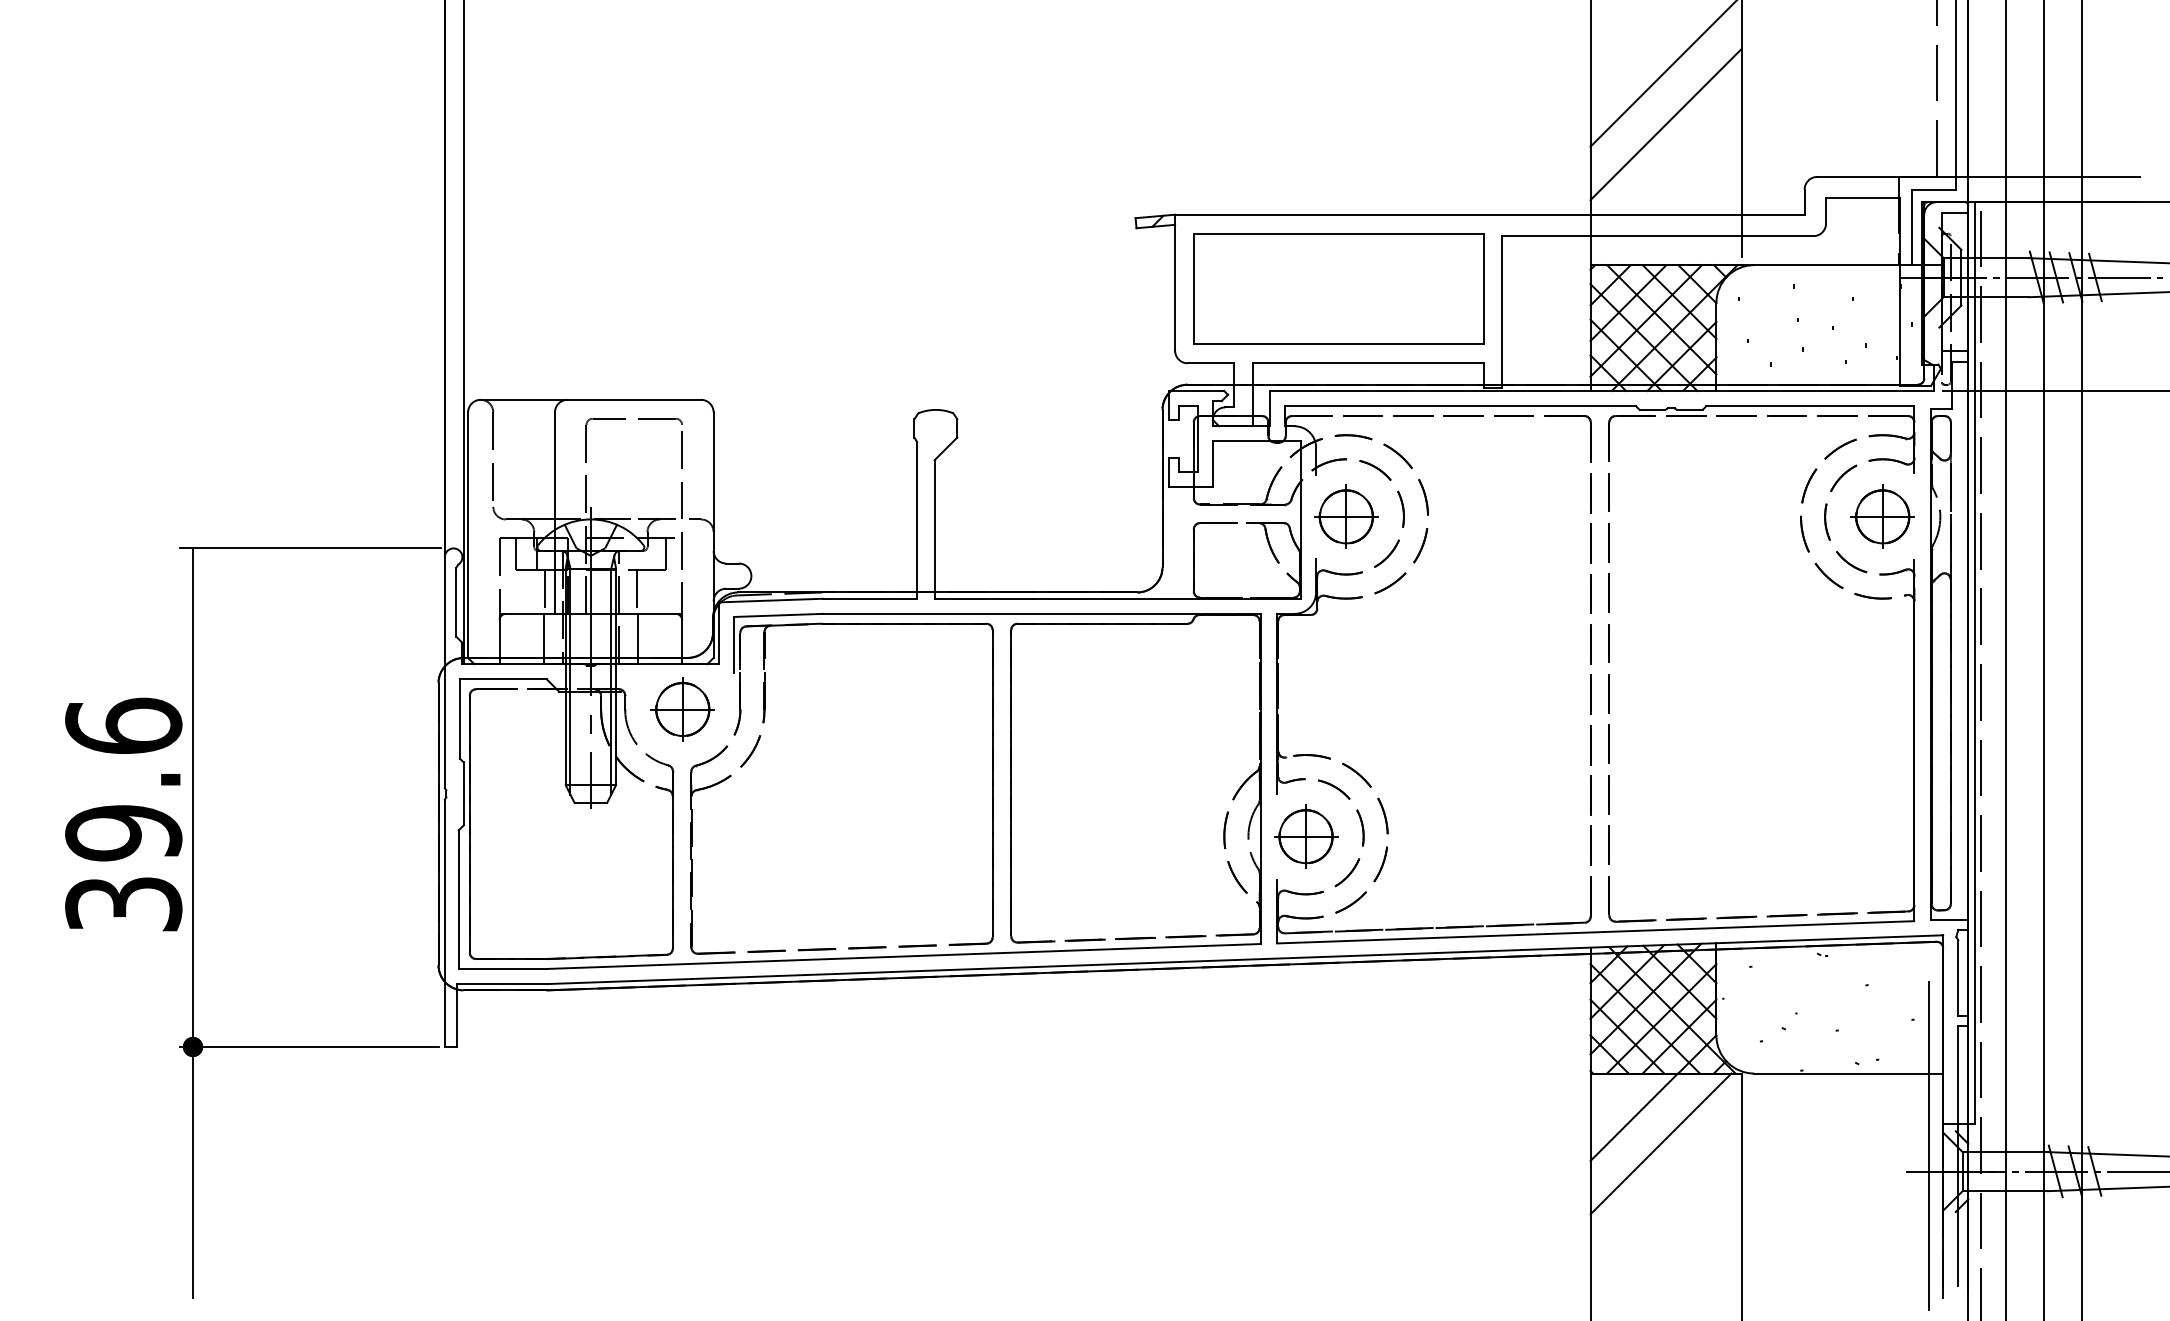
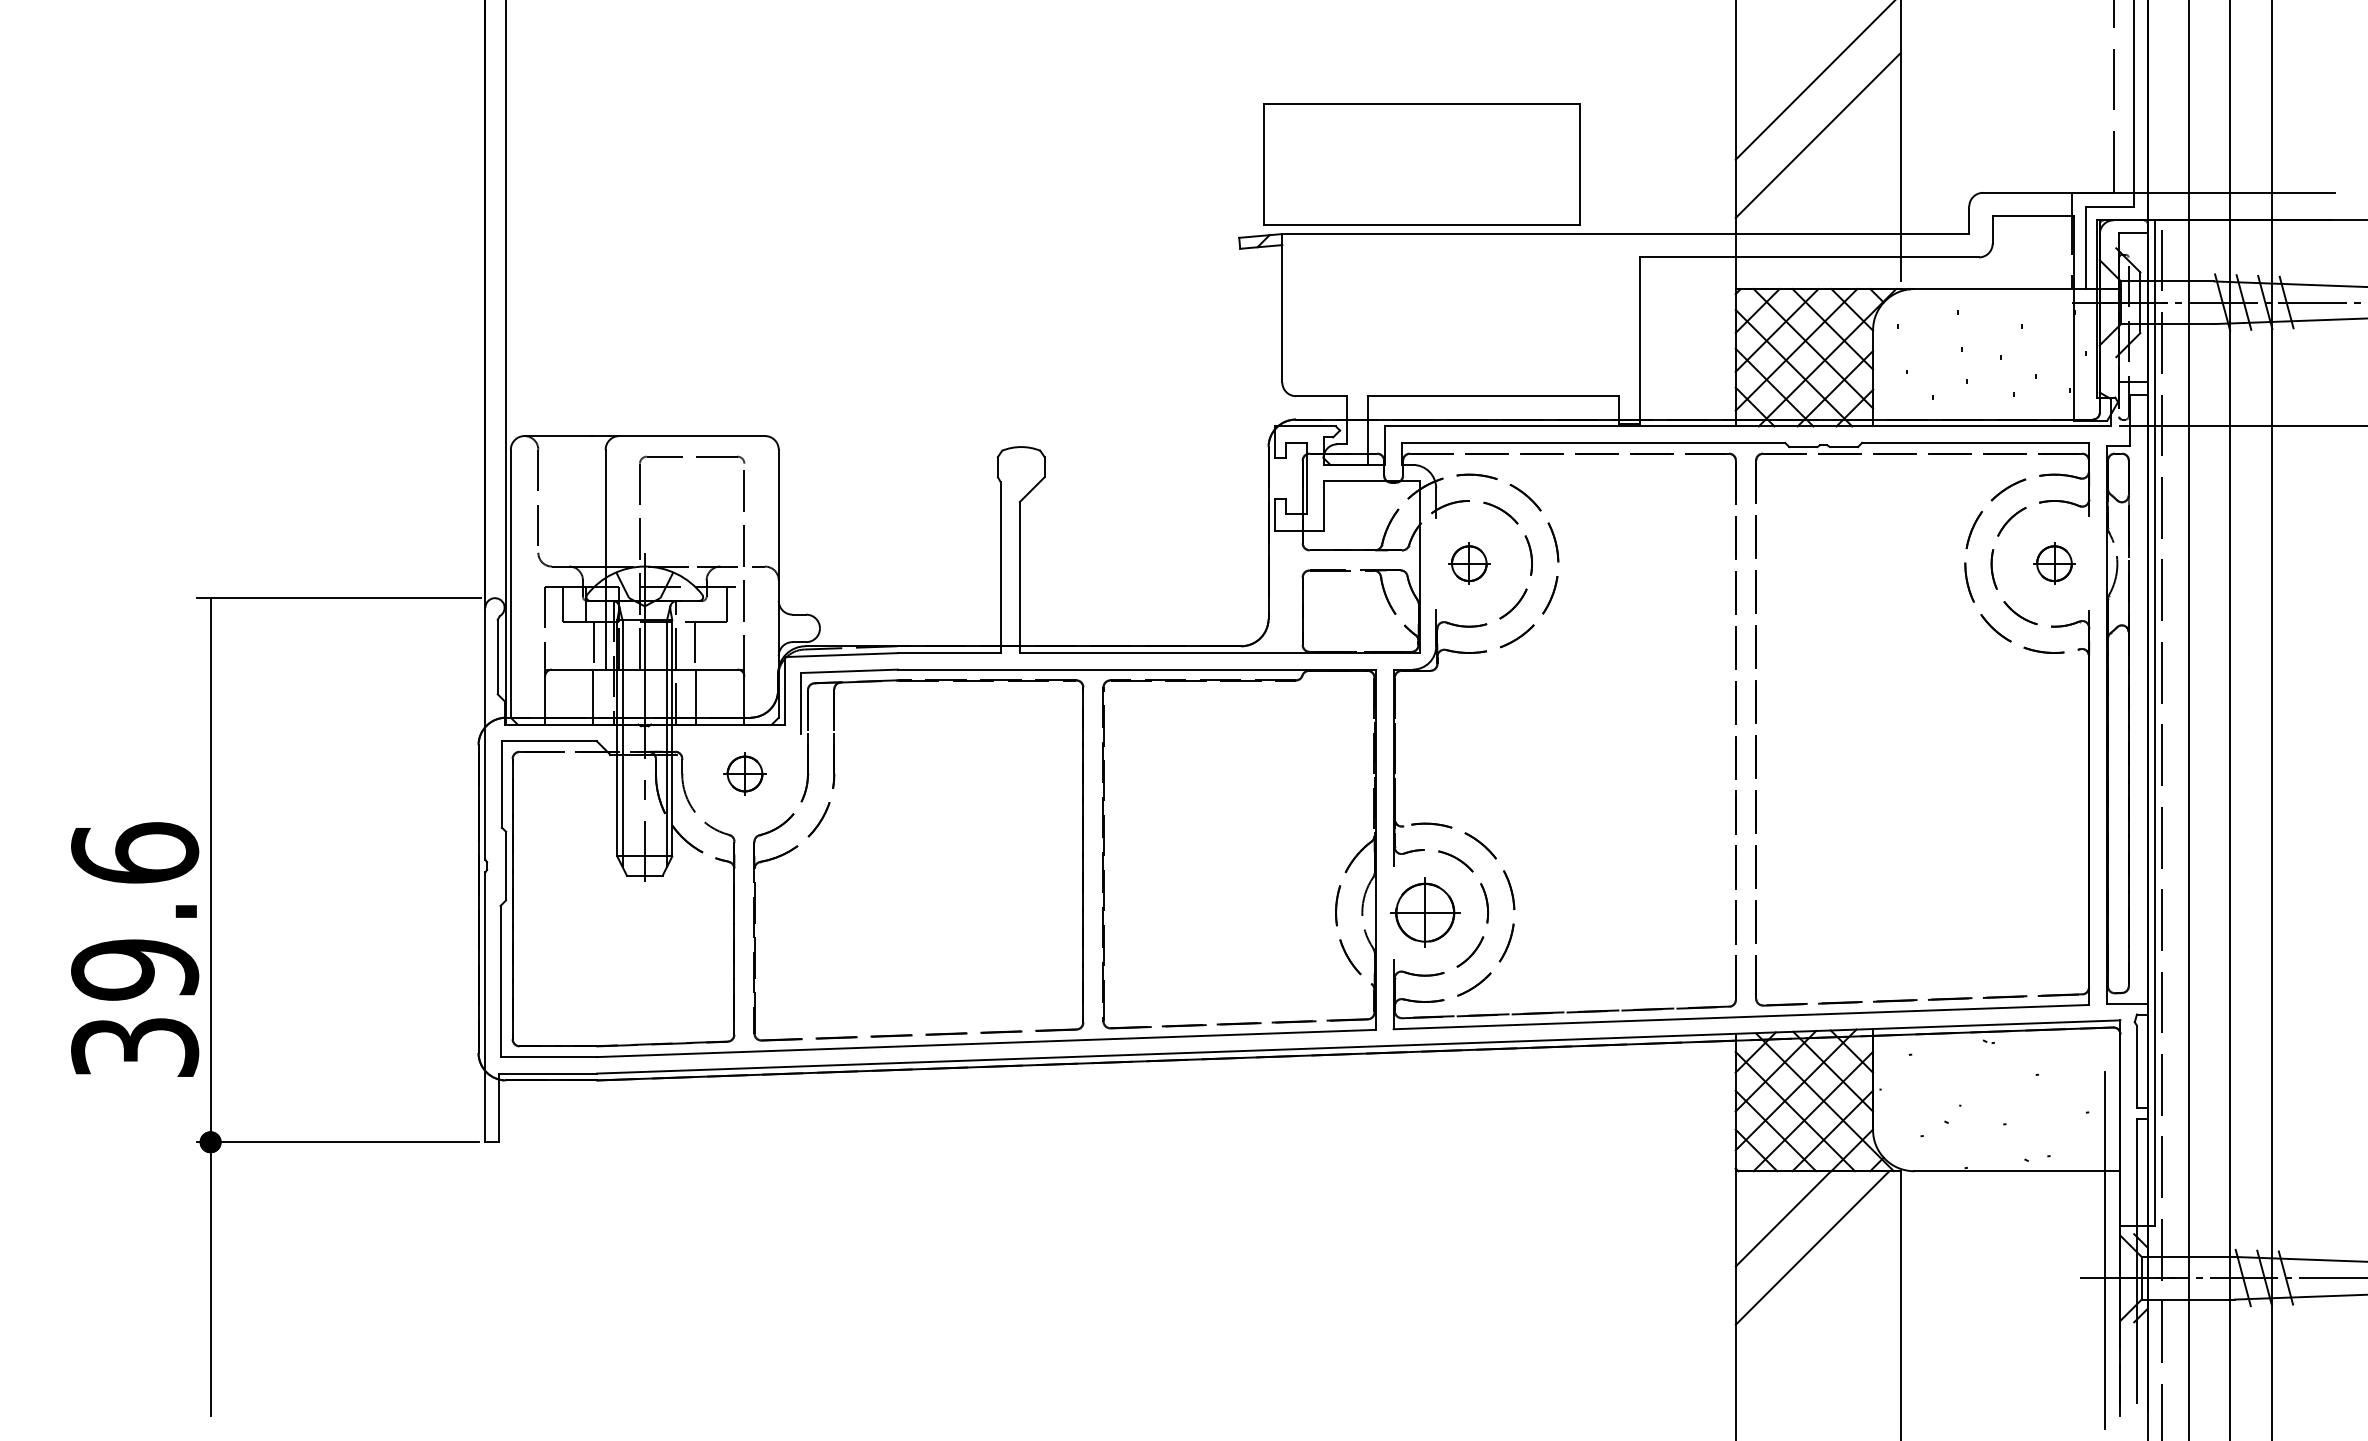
part: (1338, 289) -> (1421, 164), moved
part: (1346, 516) -> (1469, 563), size x0.6
part: (1882, 516) -> (2054, 563), size x0.6
part: (682, 709) -> (744, 773), size x0.6
text: (124, 814) -> (135, 949), moved

